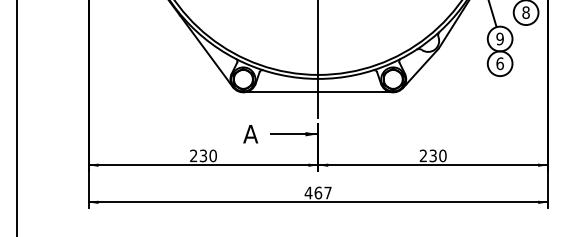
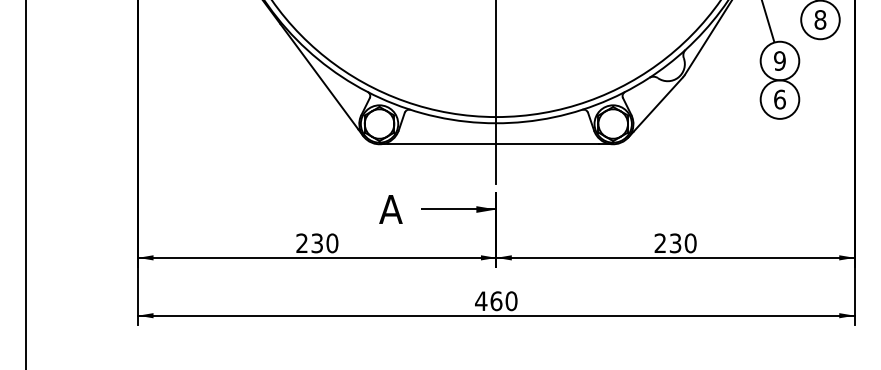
text: (327, 192) -> (510, 300), 467 -> 460

